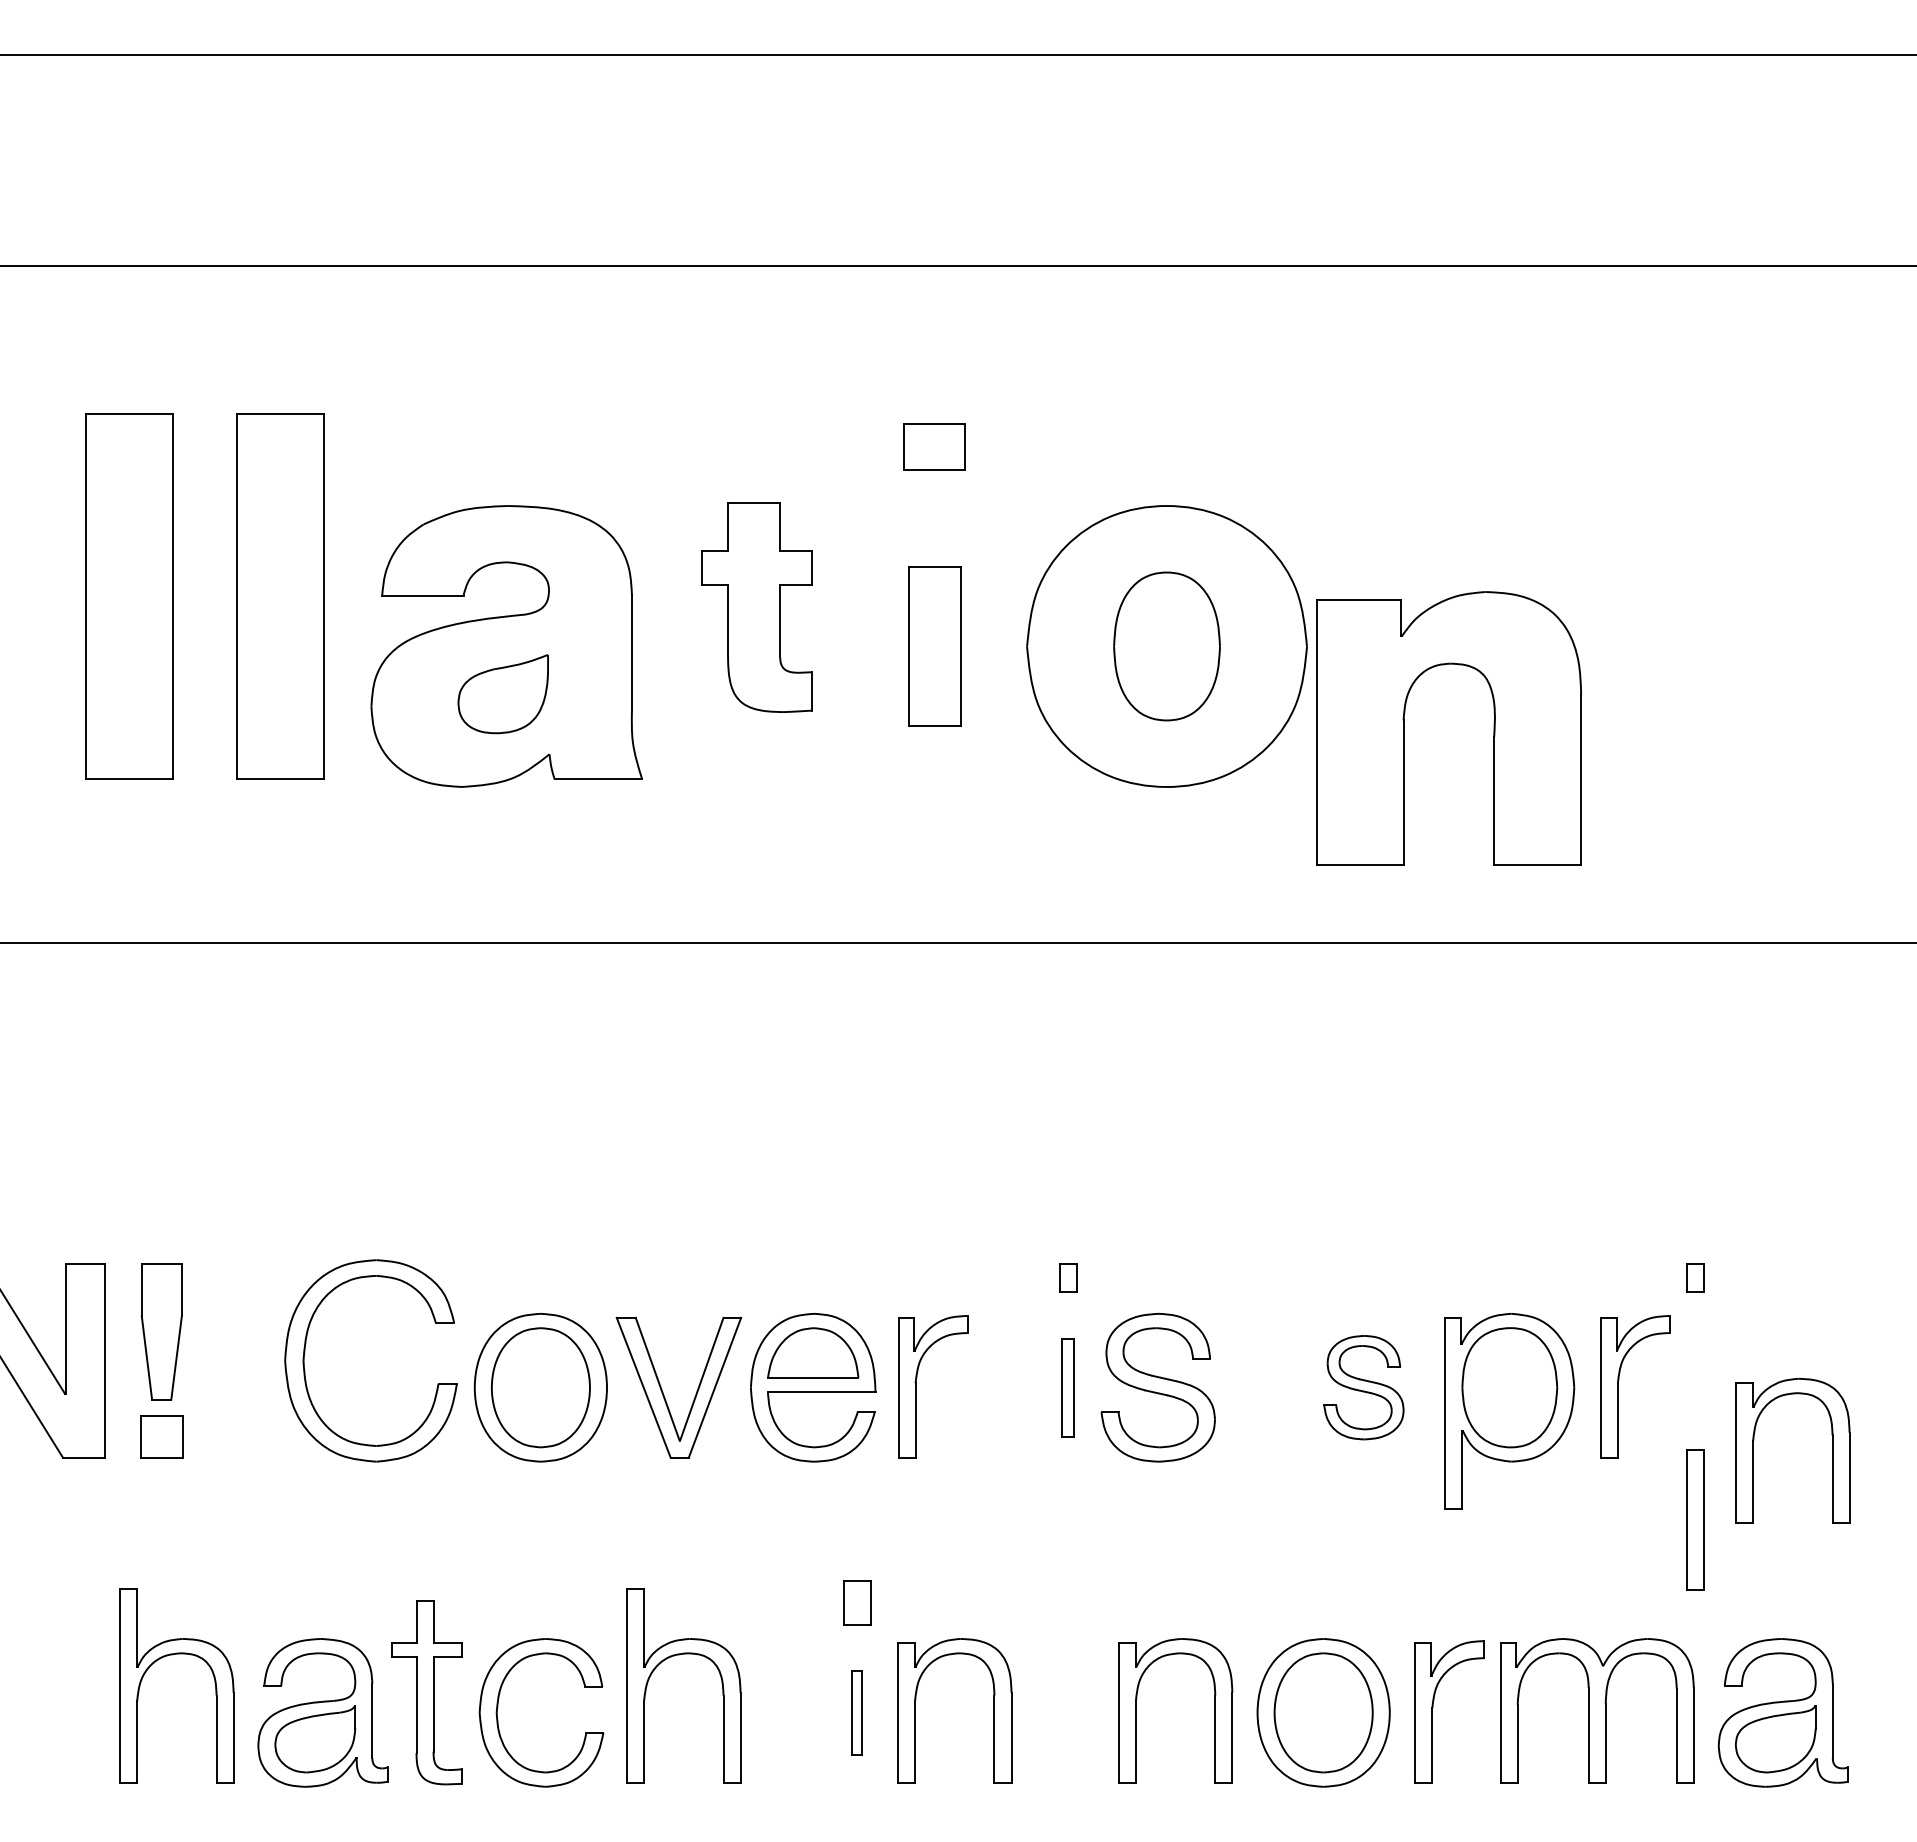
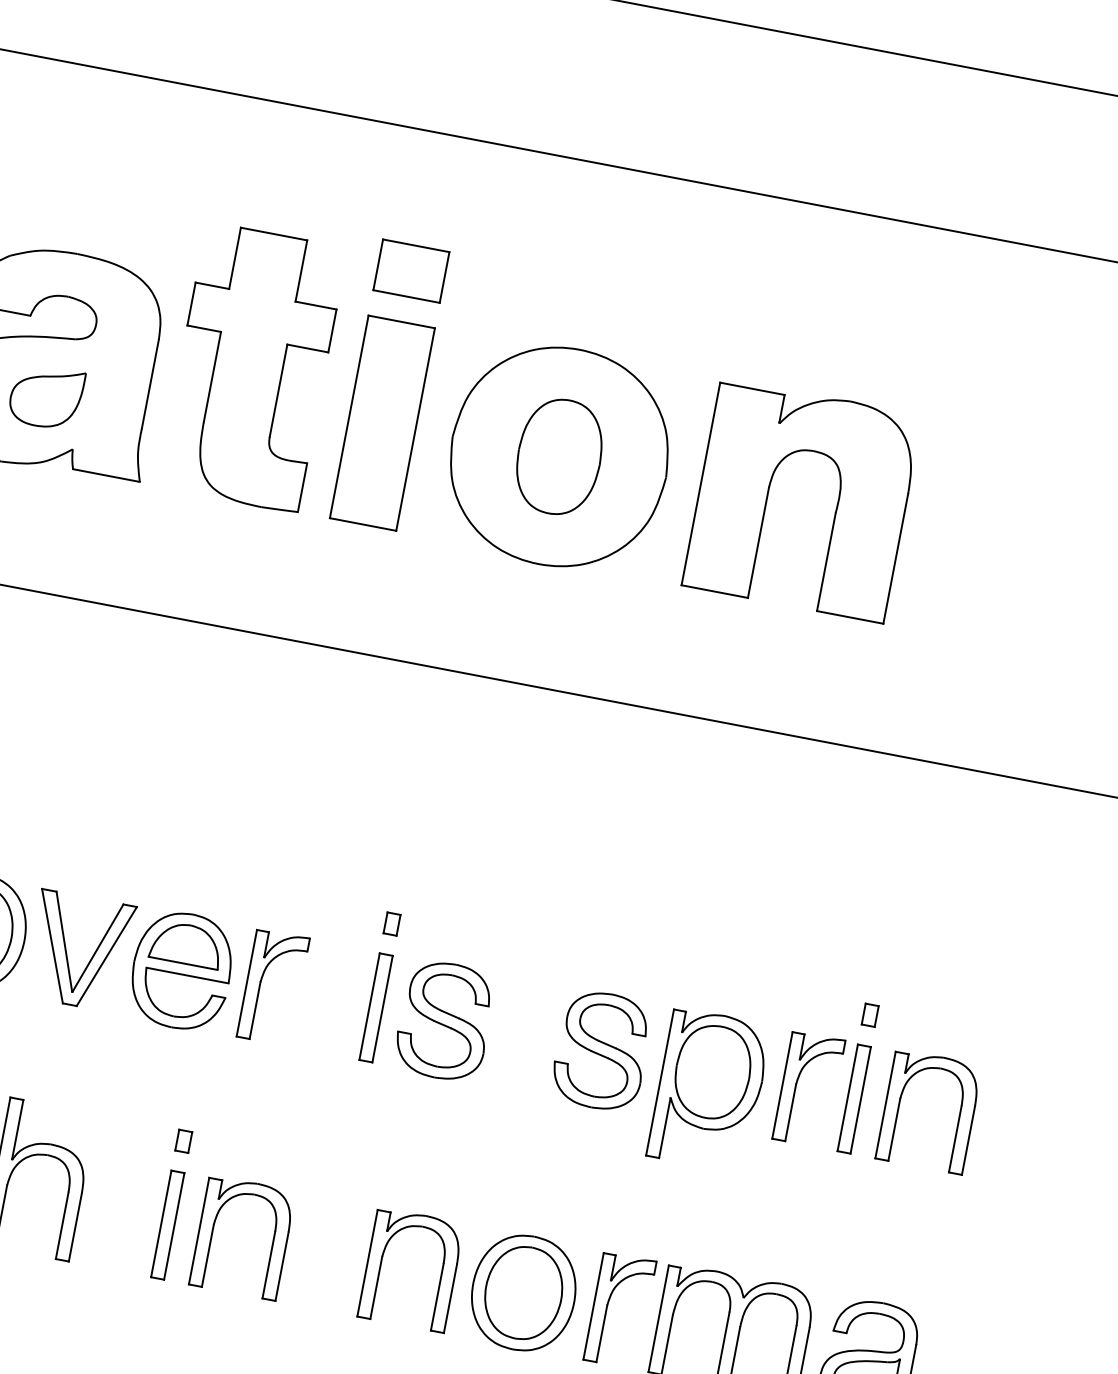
part: (934, 446) -> (411, 270), size x1.43
part: (756, 607) -> (251, 367), size x1.67
part: (934, 646) -> (382, 423), size x1.67
part: (1404, 728) -> (768, 493), moved
part: (1068, 1387) -> (376, 1007), size x1.43
part: (1363, 1387) -> (601, 1050), size x1.43
part: (1753, 1450) -> (899, 1105), moved
part: (1695, 1519) -> (854, 1098), moved
part: (856, 1602) -> (183, 1140), size x0.62
part: (856, 1712) -> (167, 1224), size x1.67

